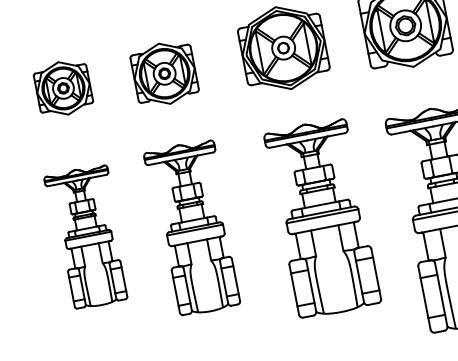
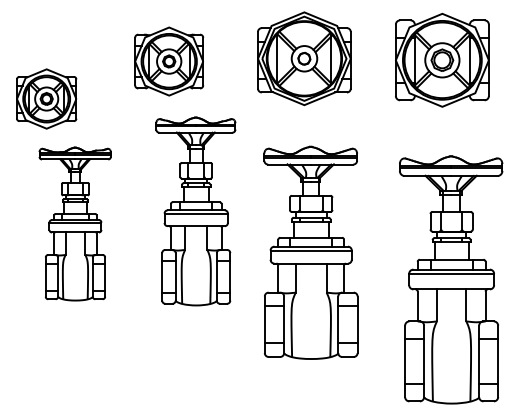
part: (63, 87) -> (46, 98), moved
part: (194, 228) -> (195, 211), moved
part: (87, 237) -> (74, 223), moved

